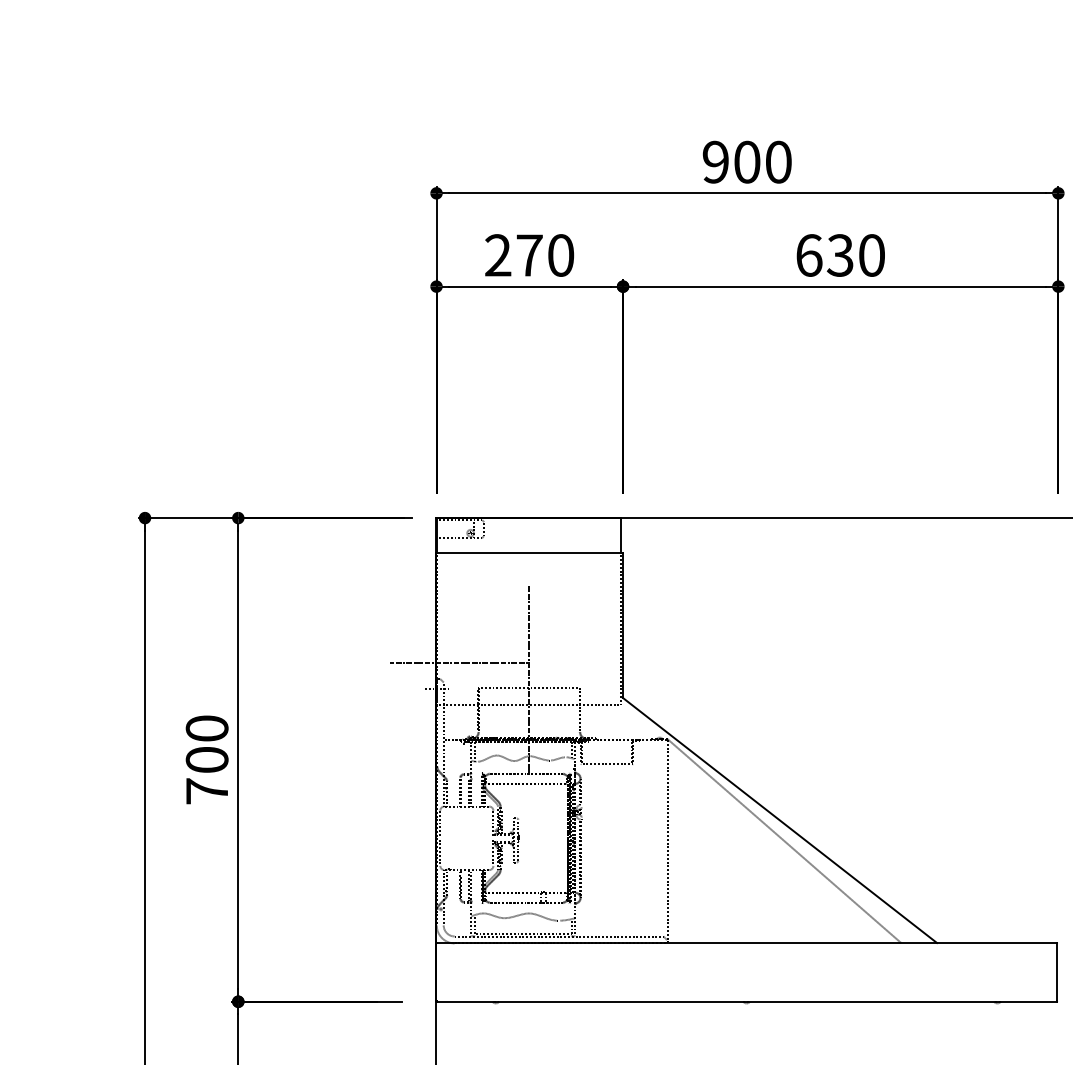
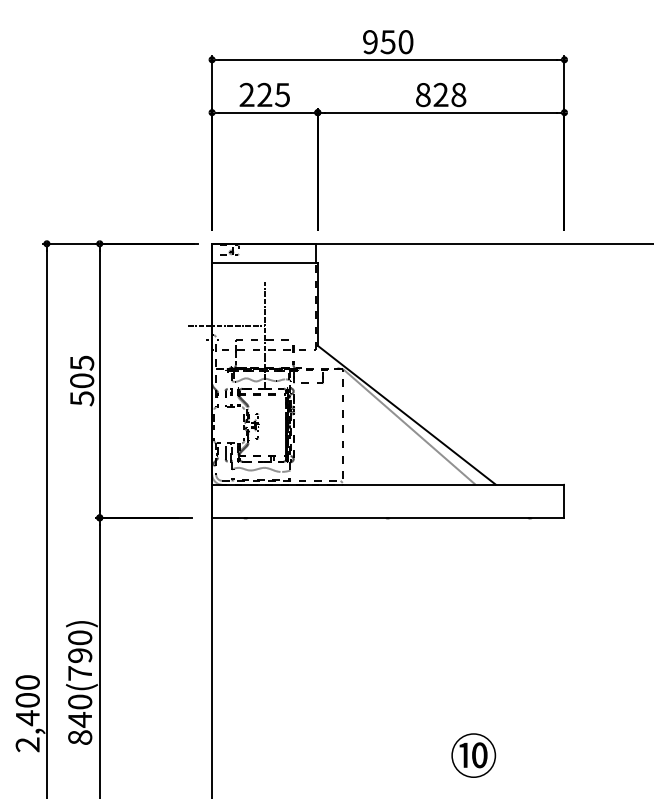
text: (746, 162) -> (387, 42), 900 -> 950
text: (544, 254) -> (273, 94), 270 -> 225
text: (841, 254) -> (441, 94), 630 -> 828
text: (207, 759) -> (82, 380), 700 -> 505

